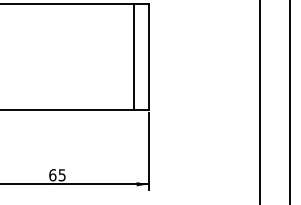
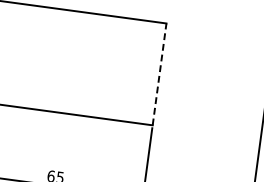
line: (133, 56) -> (144, 71), removed
line: (148, 56) -> (159, 73), solid -> dashed

